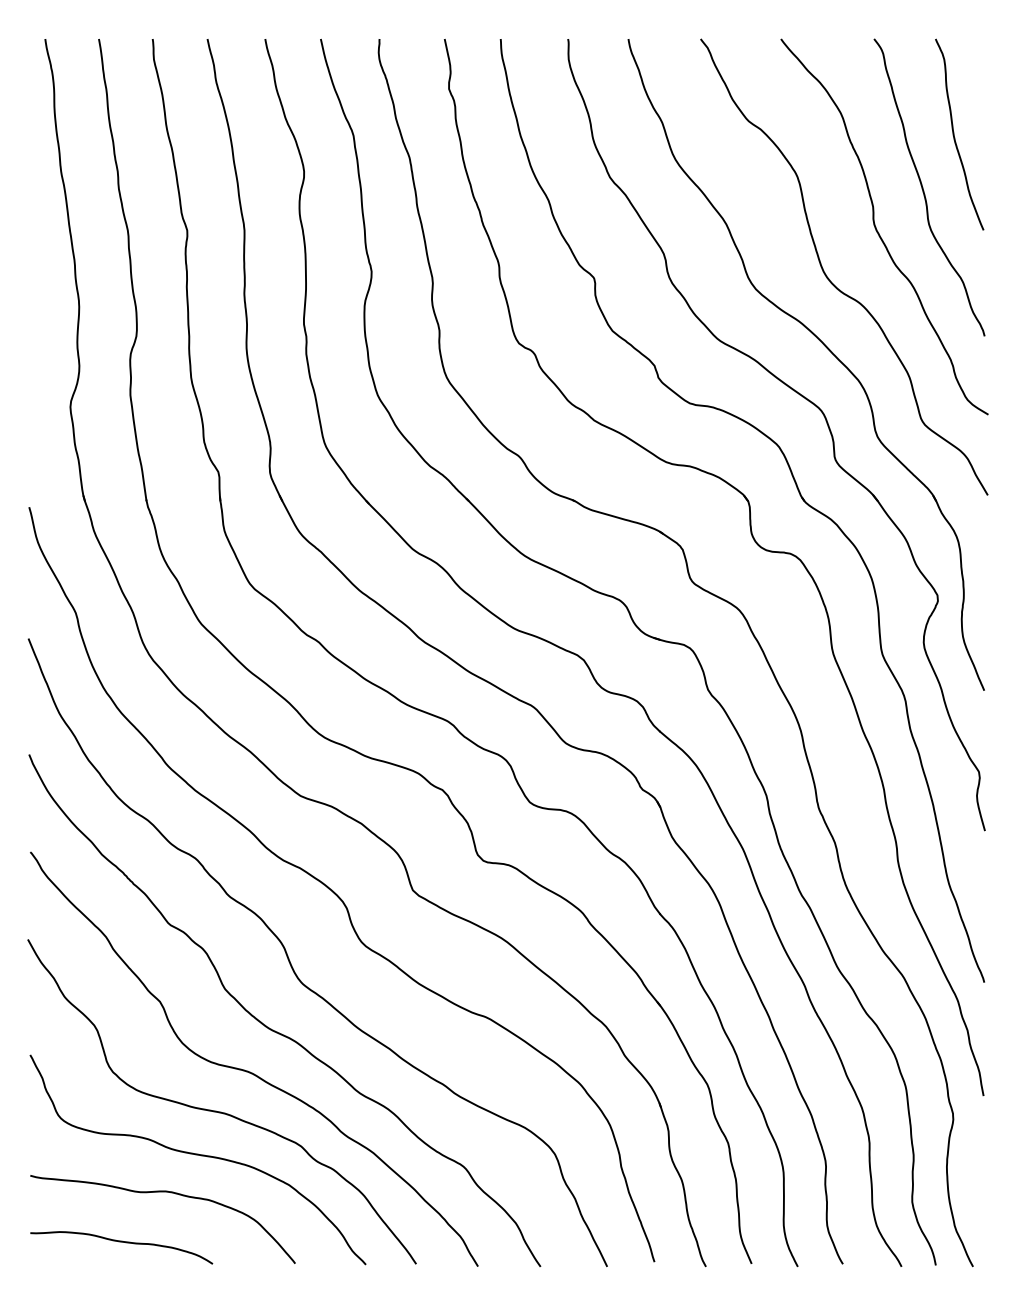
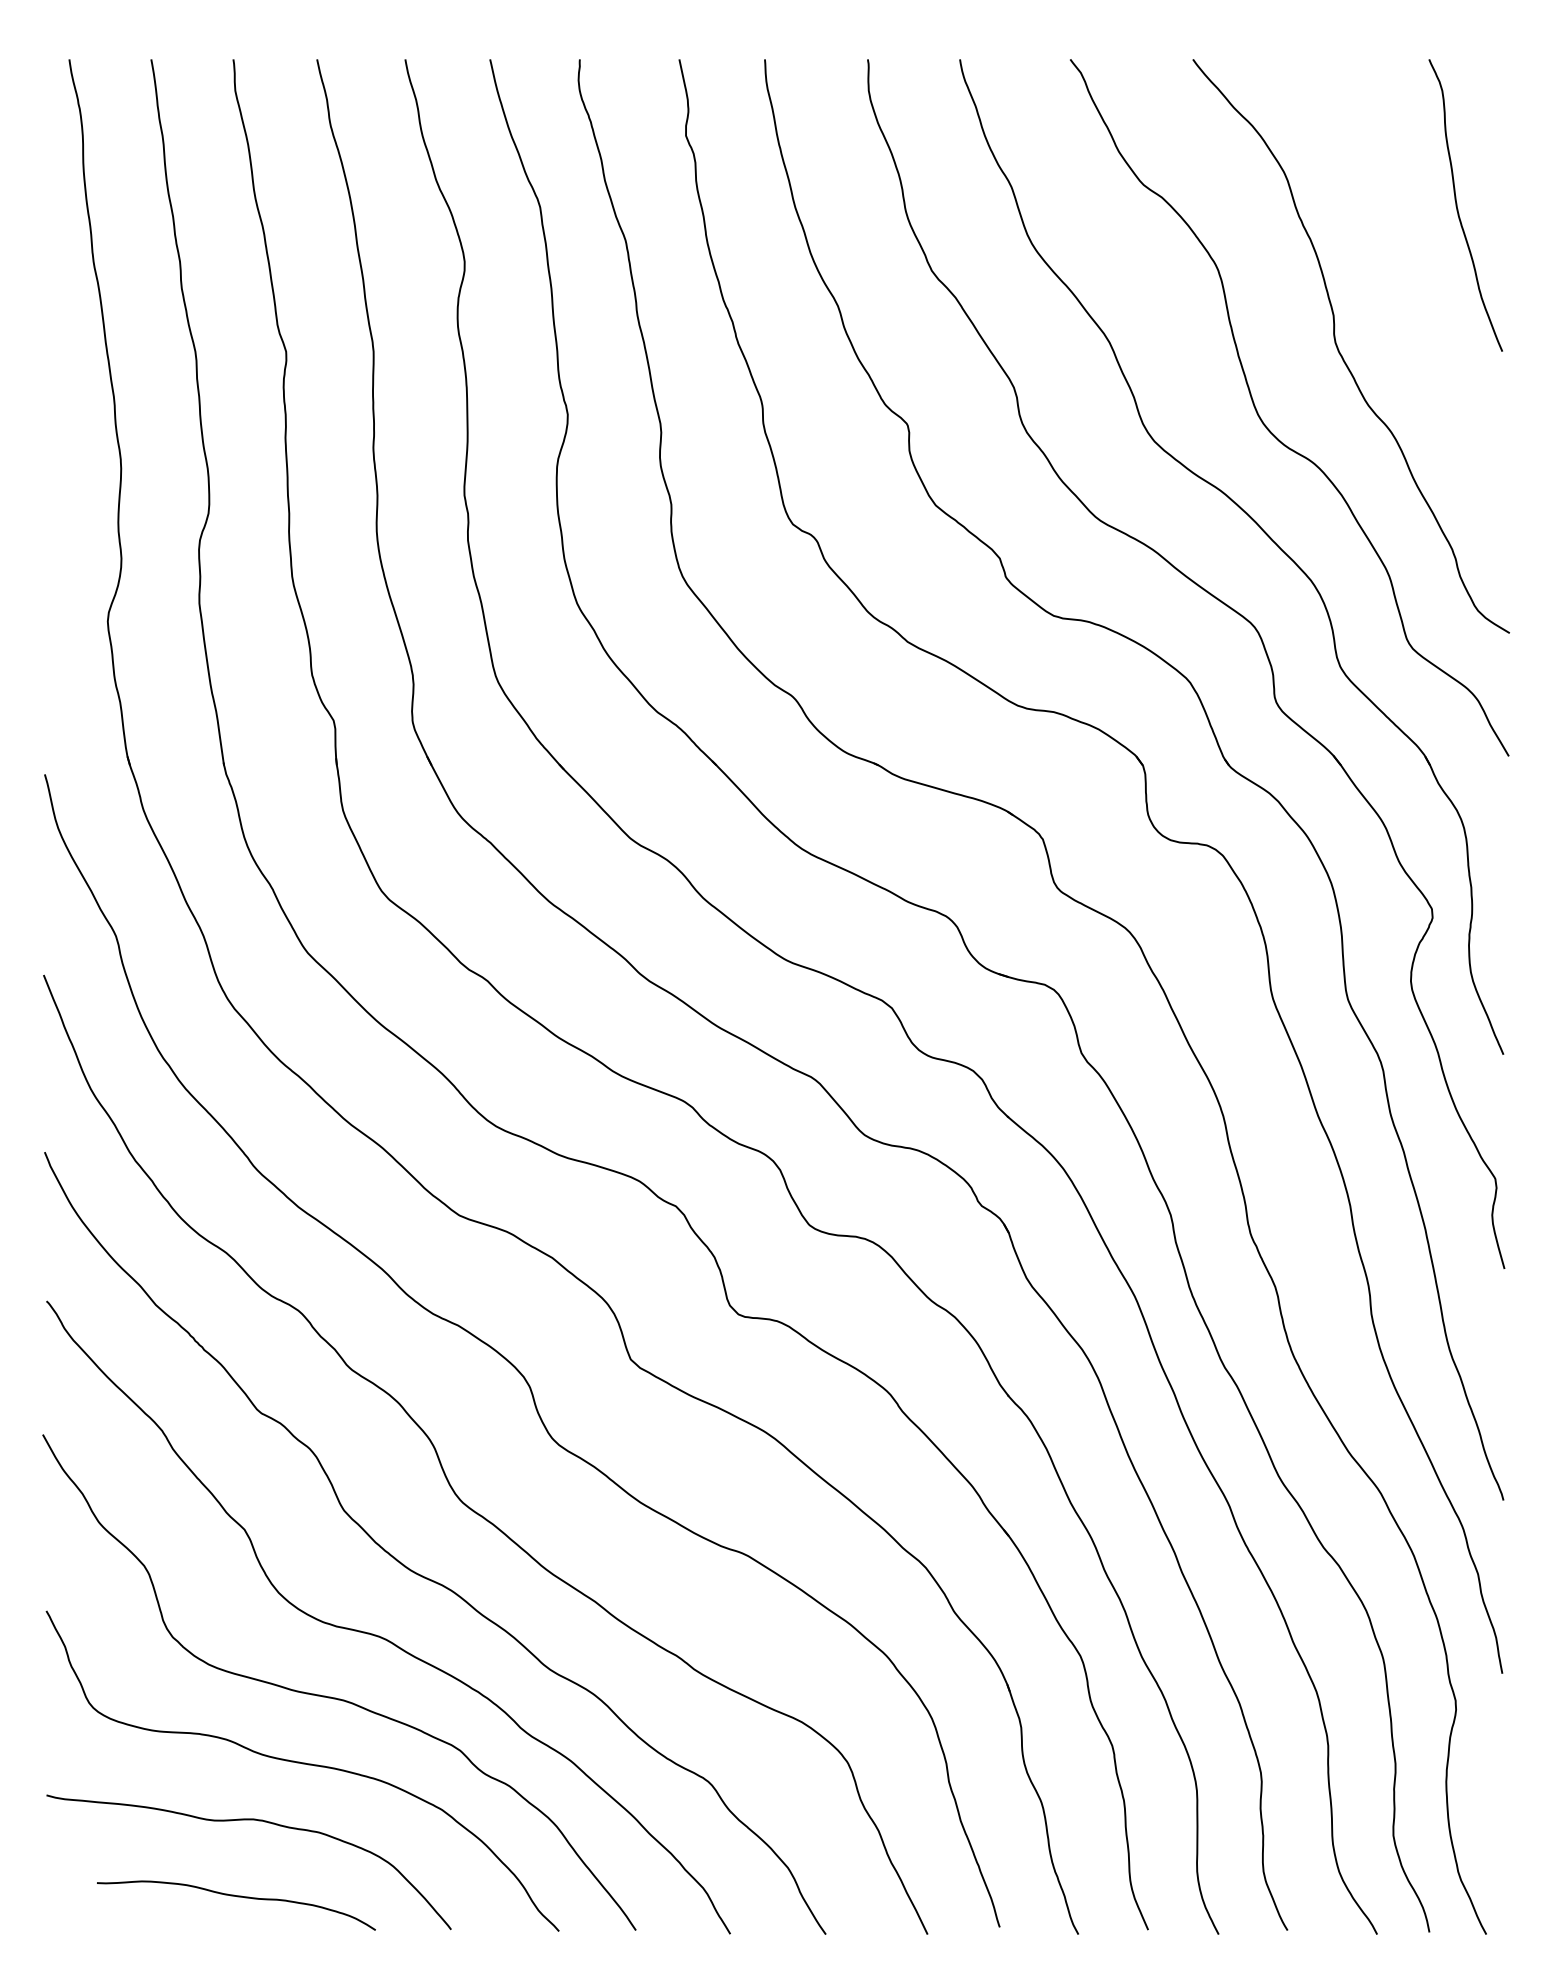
curve: (924, 190) -> (1412, 290), removed
curve: (121, 1242) -> (236, 1897), moved

